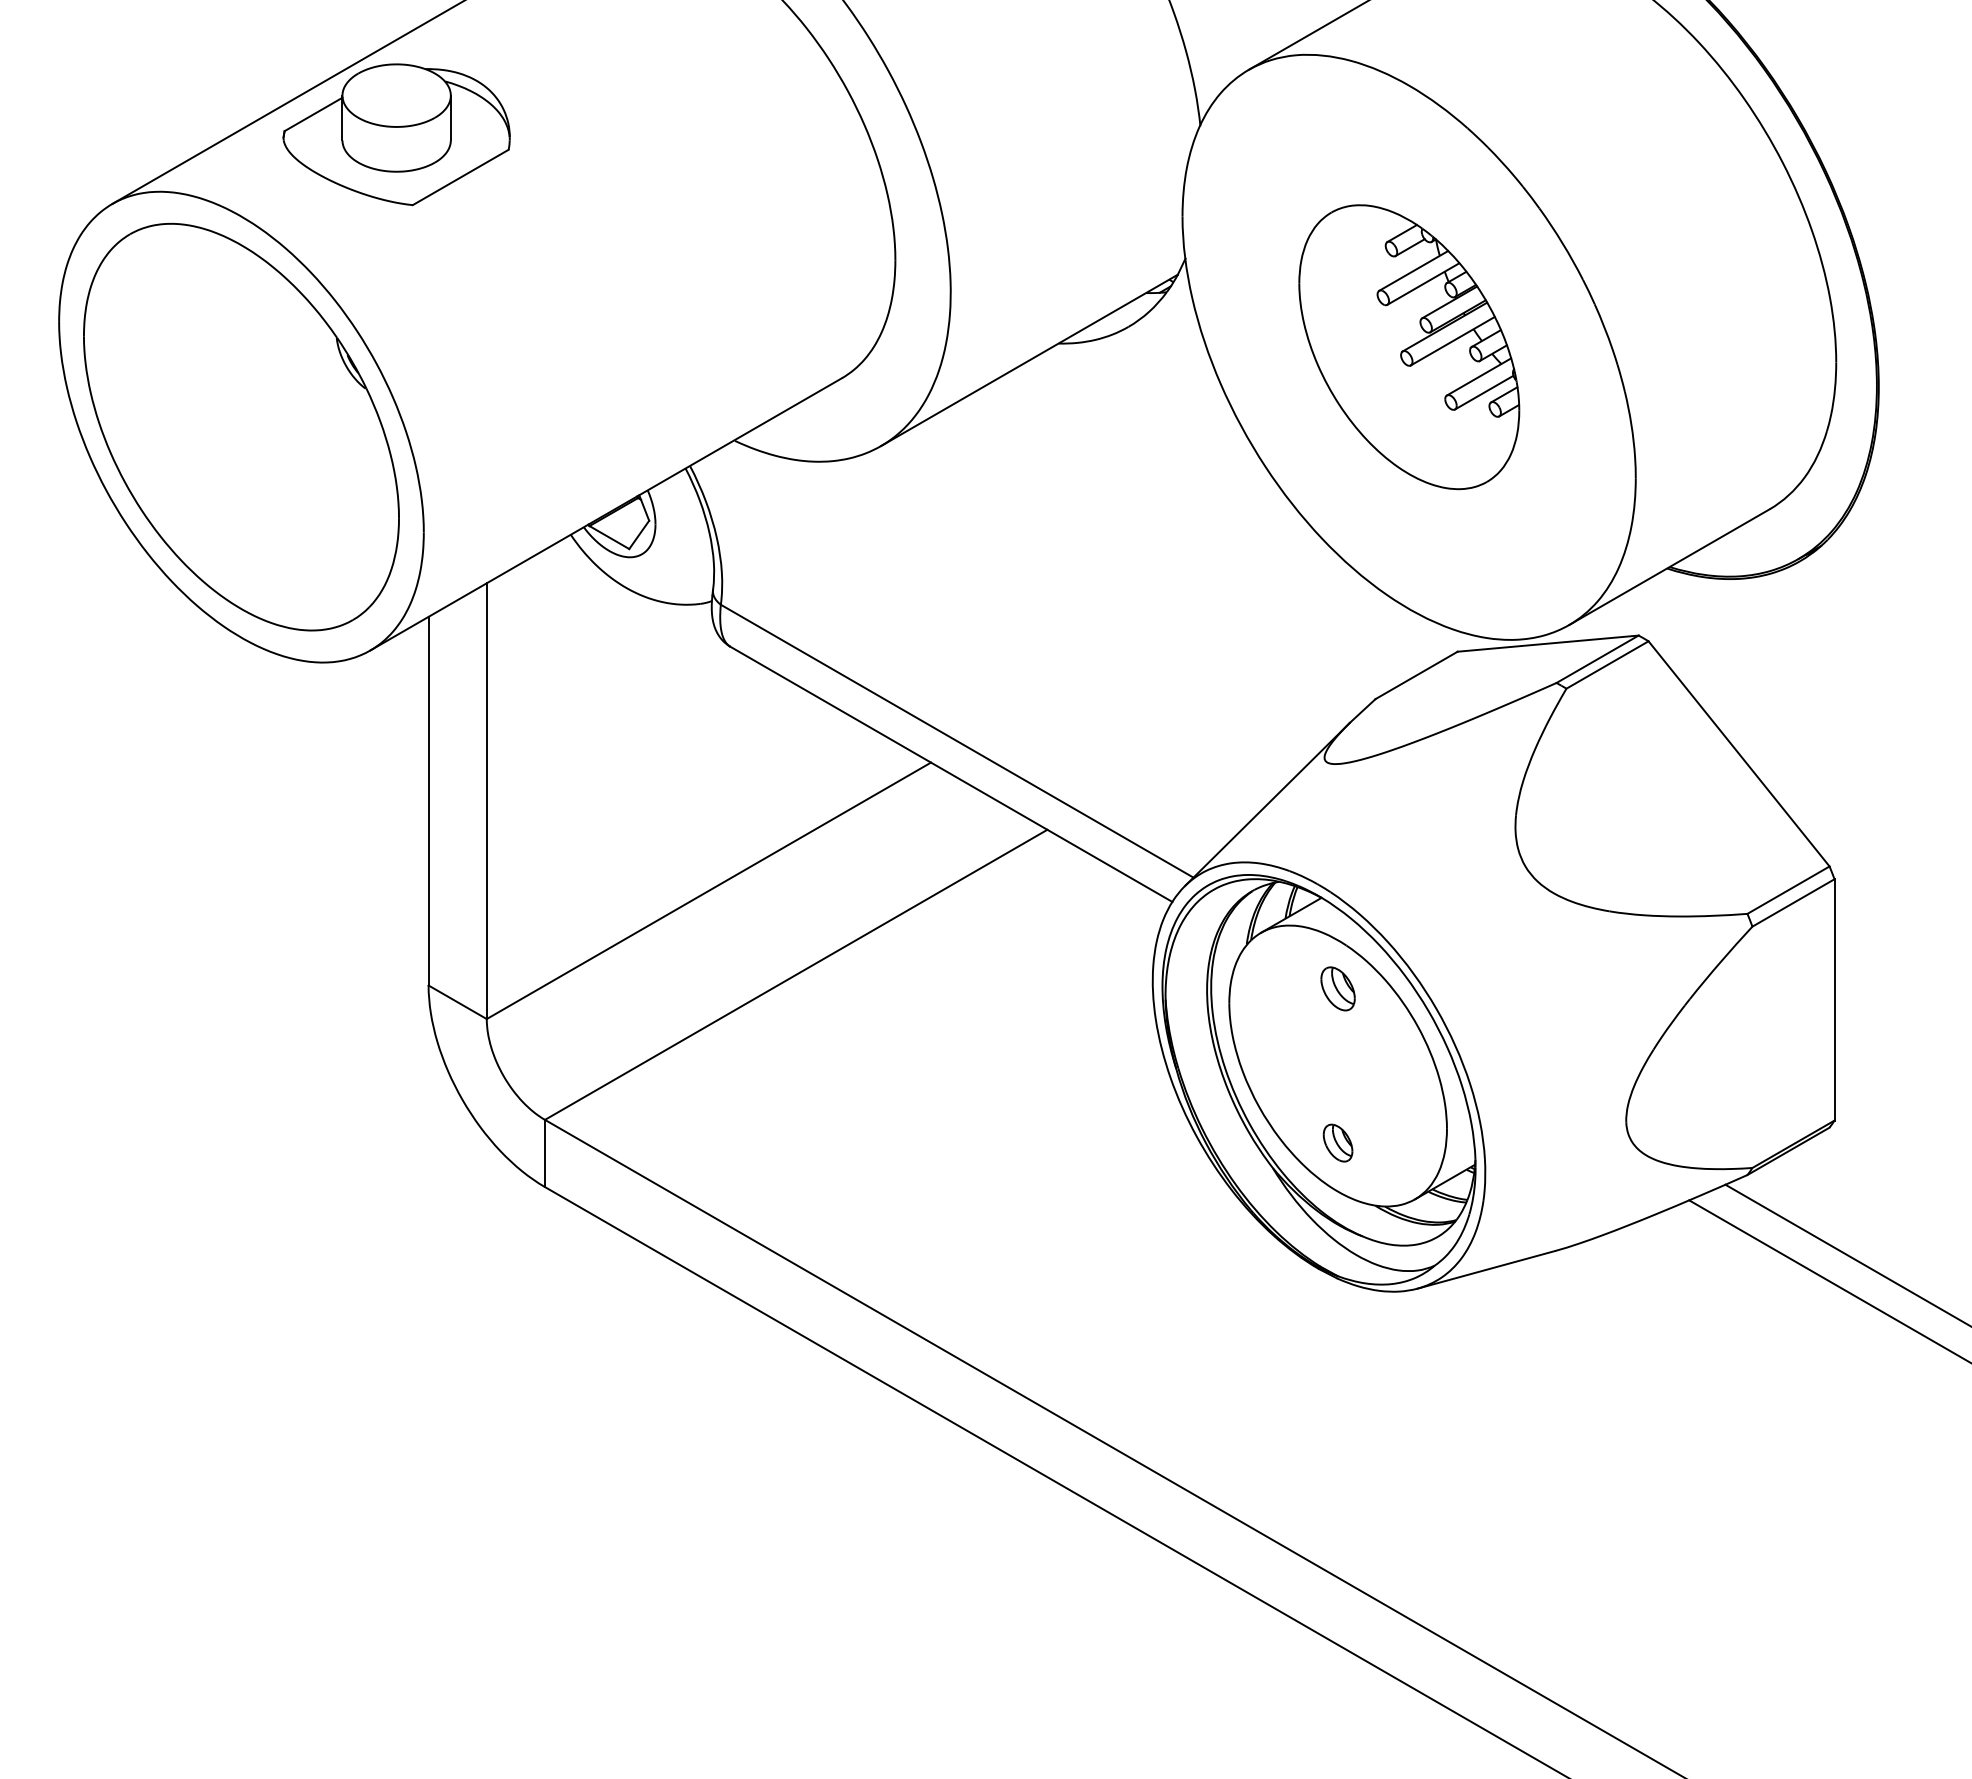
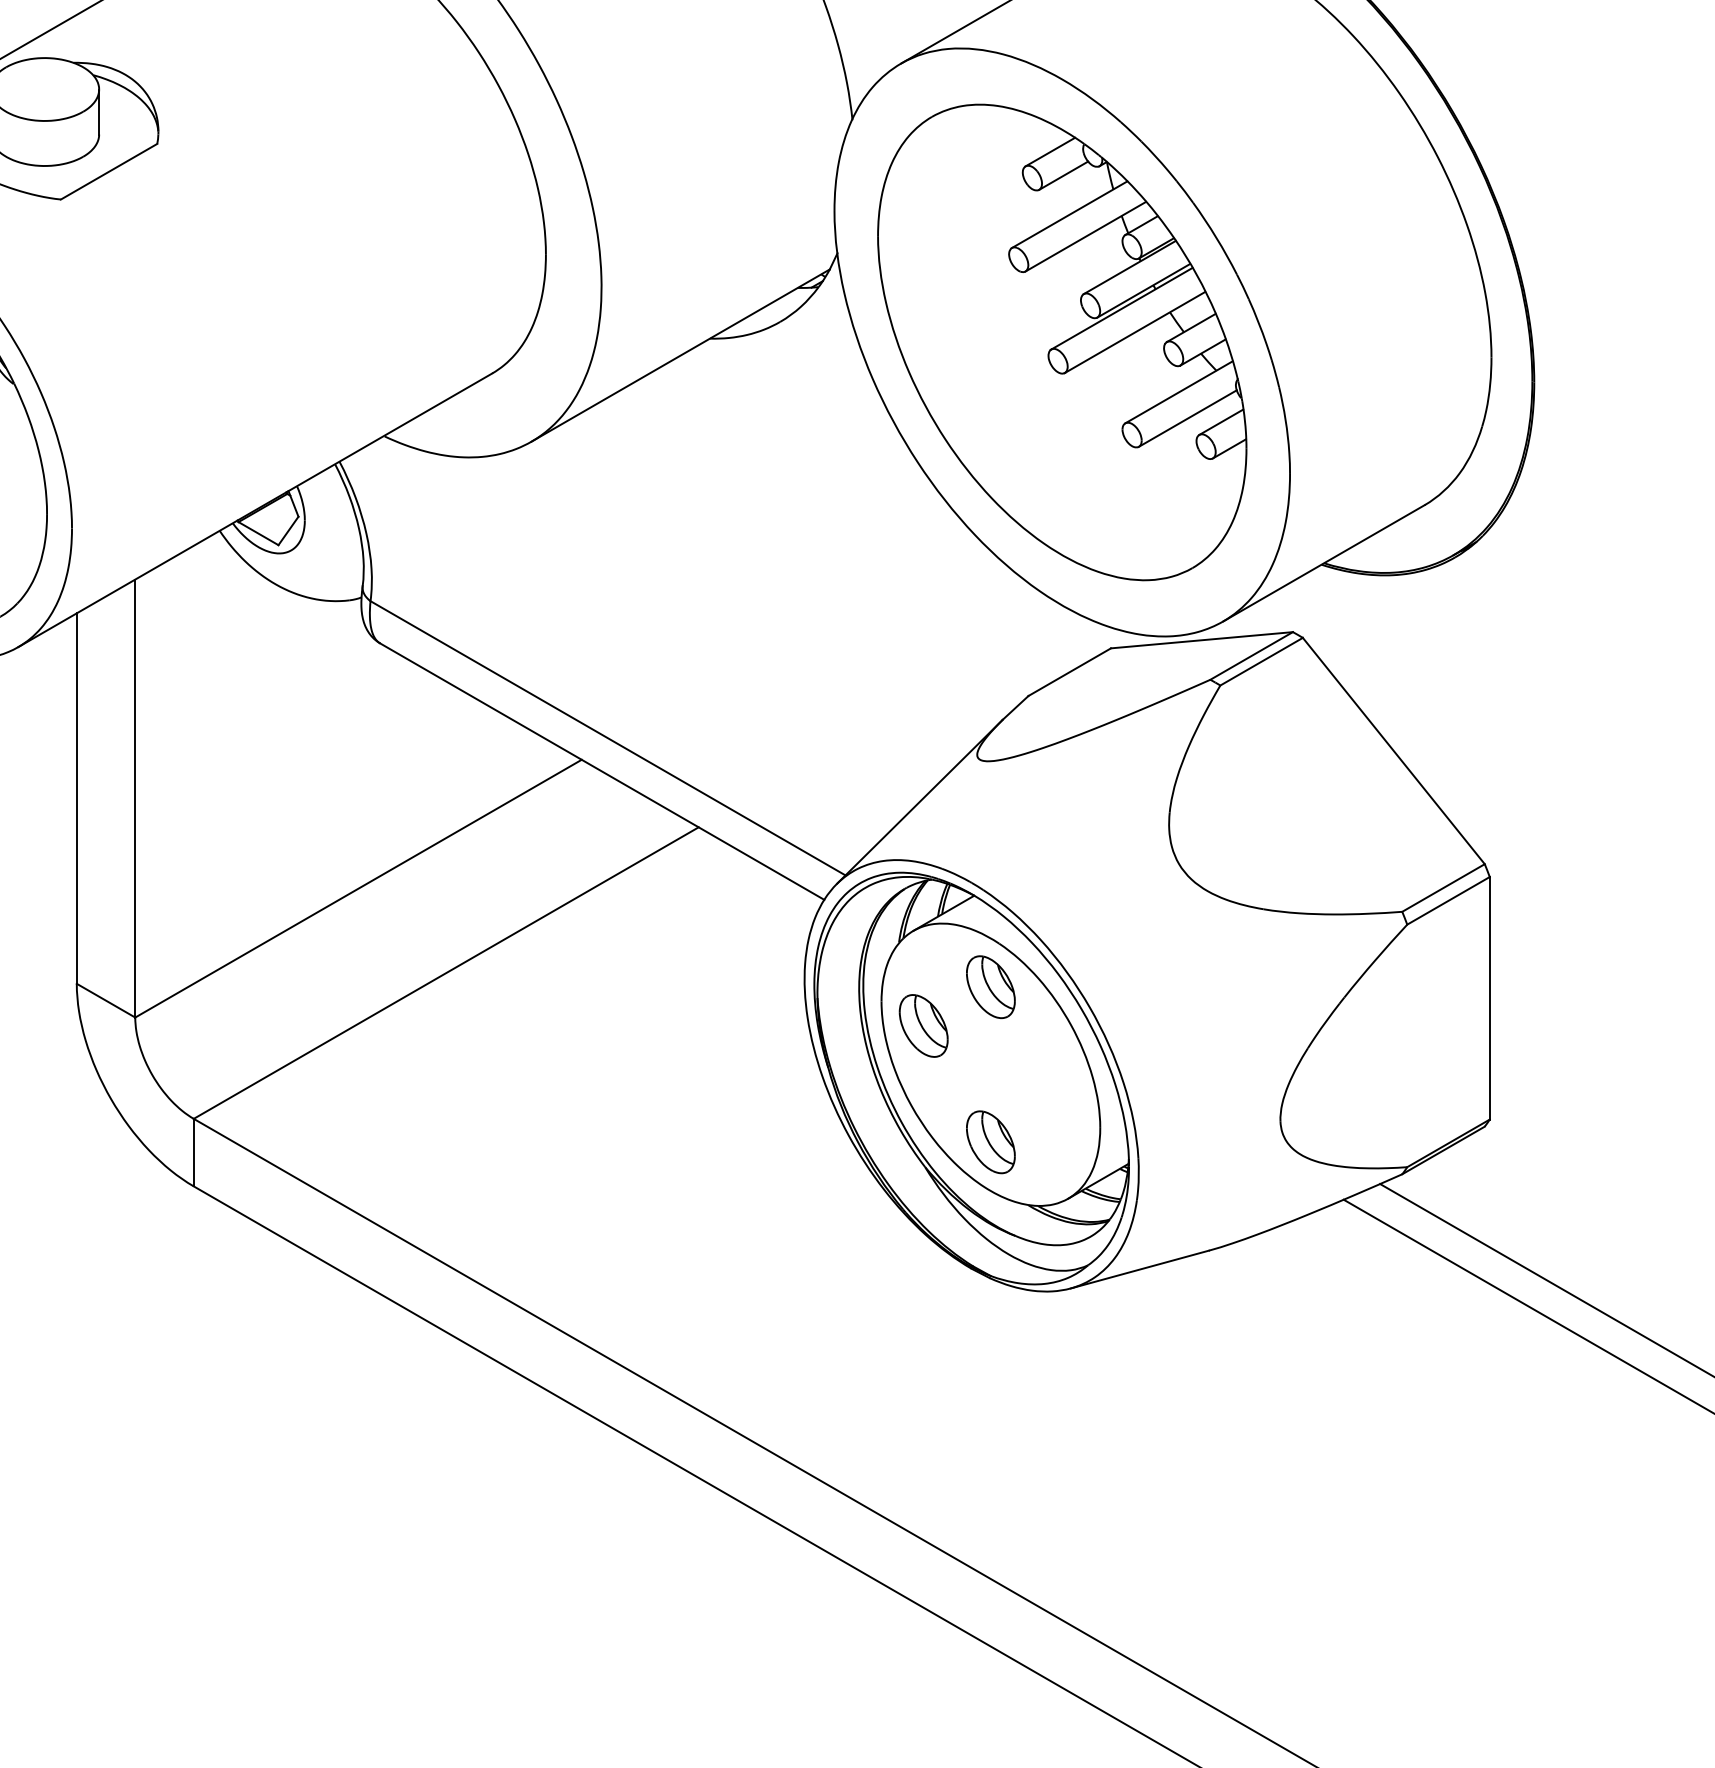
part: (1409, 346) -> (1062, 341), size x1.67
part: (1337, 988) -> (990, 986), size x1.43
part: (1271, 1027) -> (923, 1026), added
part: (1337, 1142) -> (990, 1141), size x1.67

